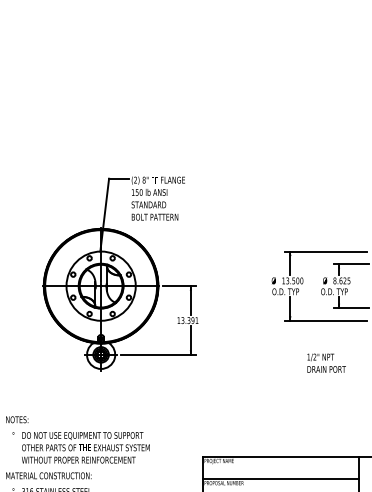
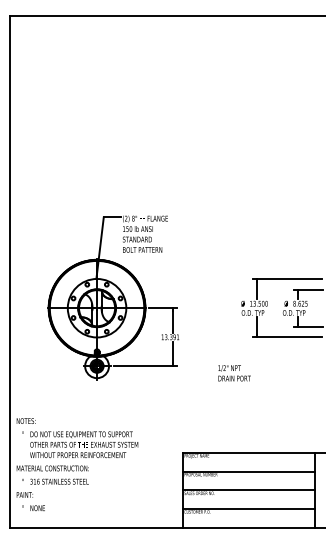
text: (326, 363) -> (234, 373), moved

